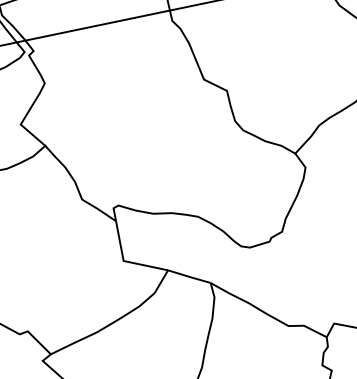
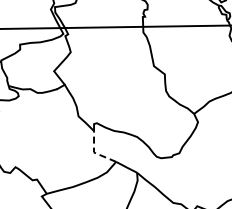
line: (124, 260) -> (94, 152), solid -> dashed

